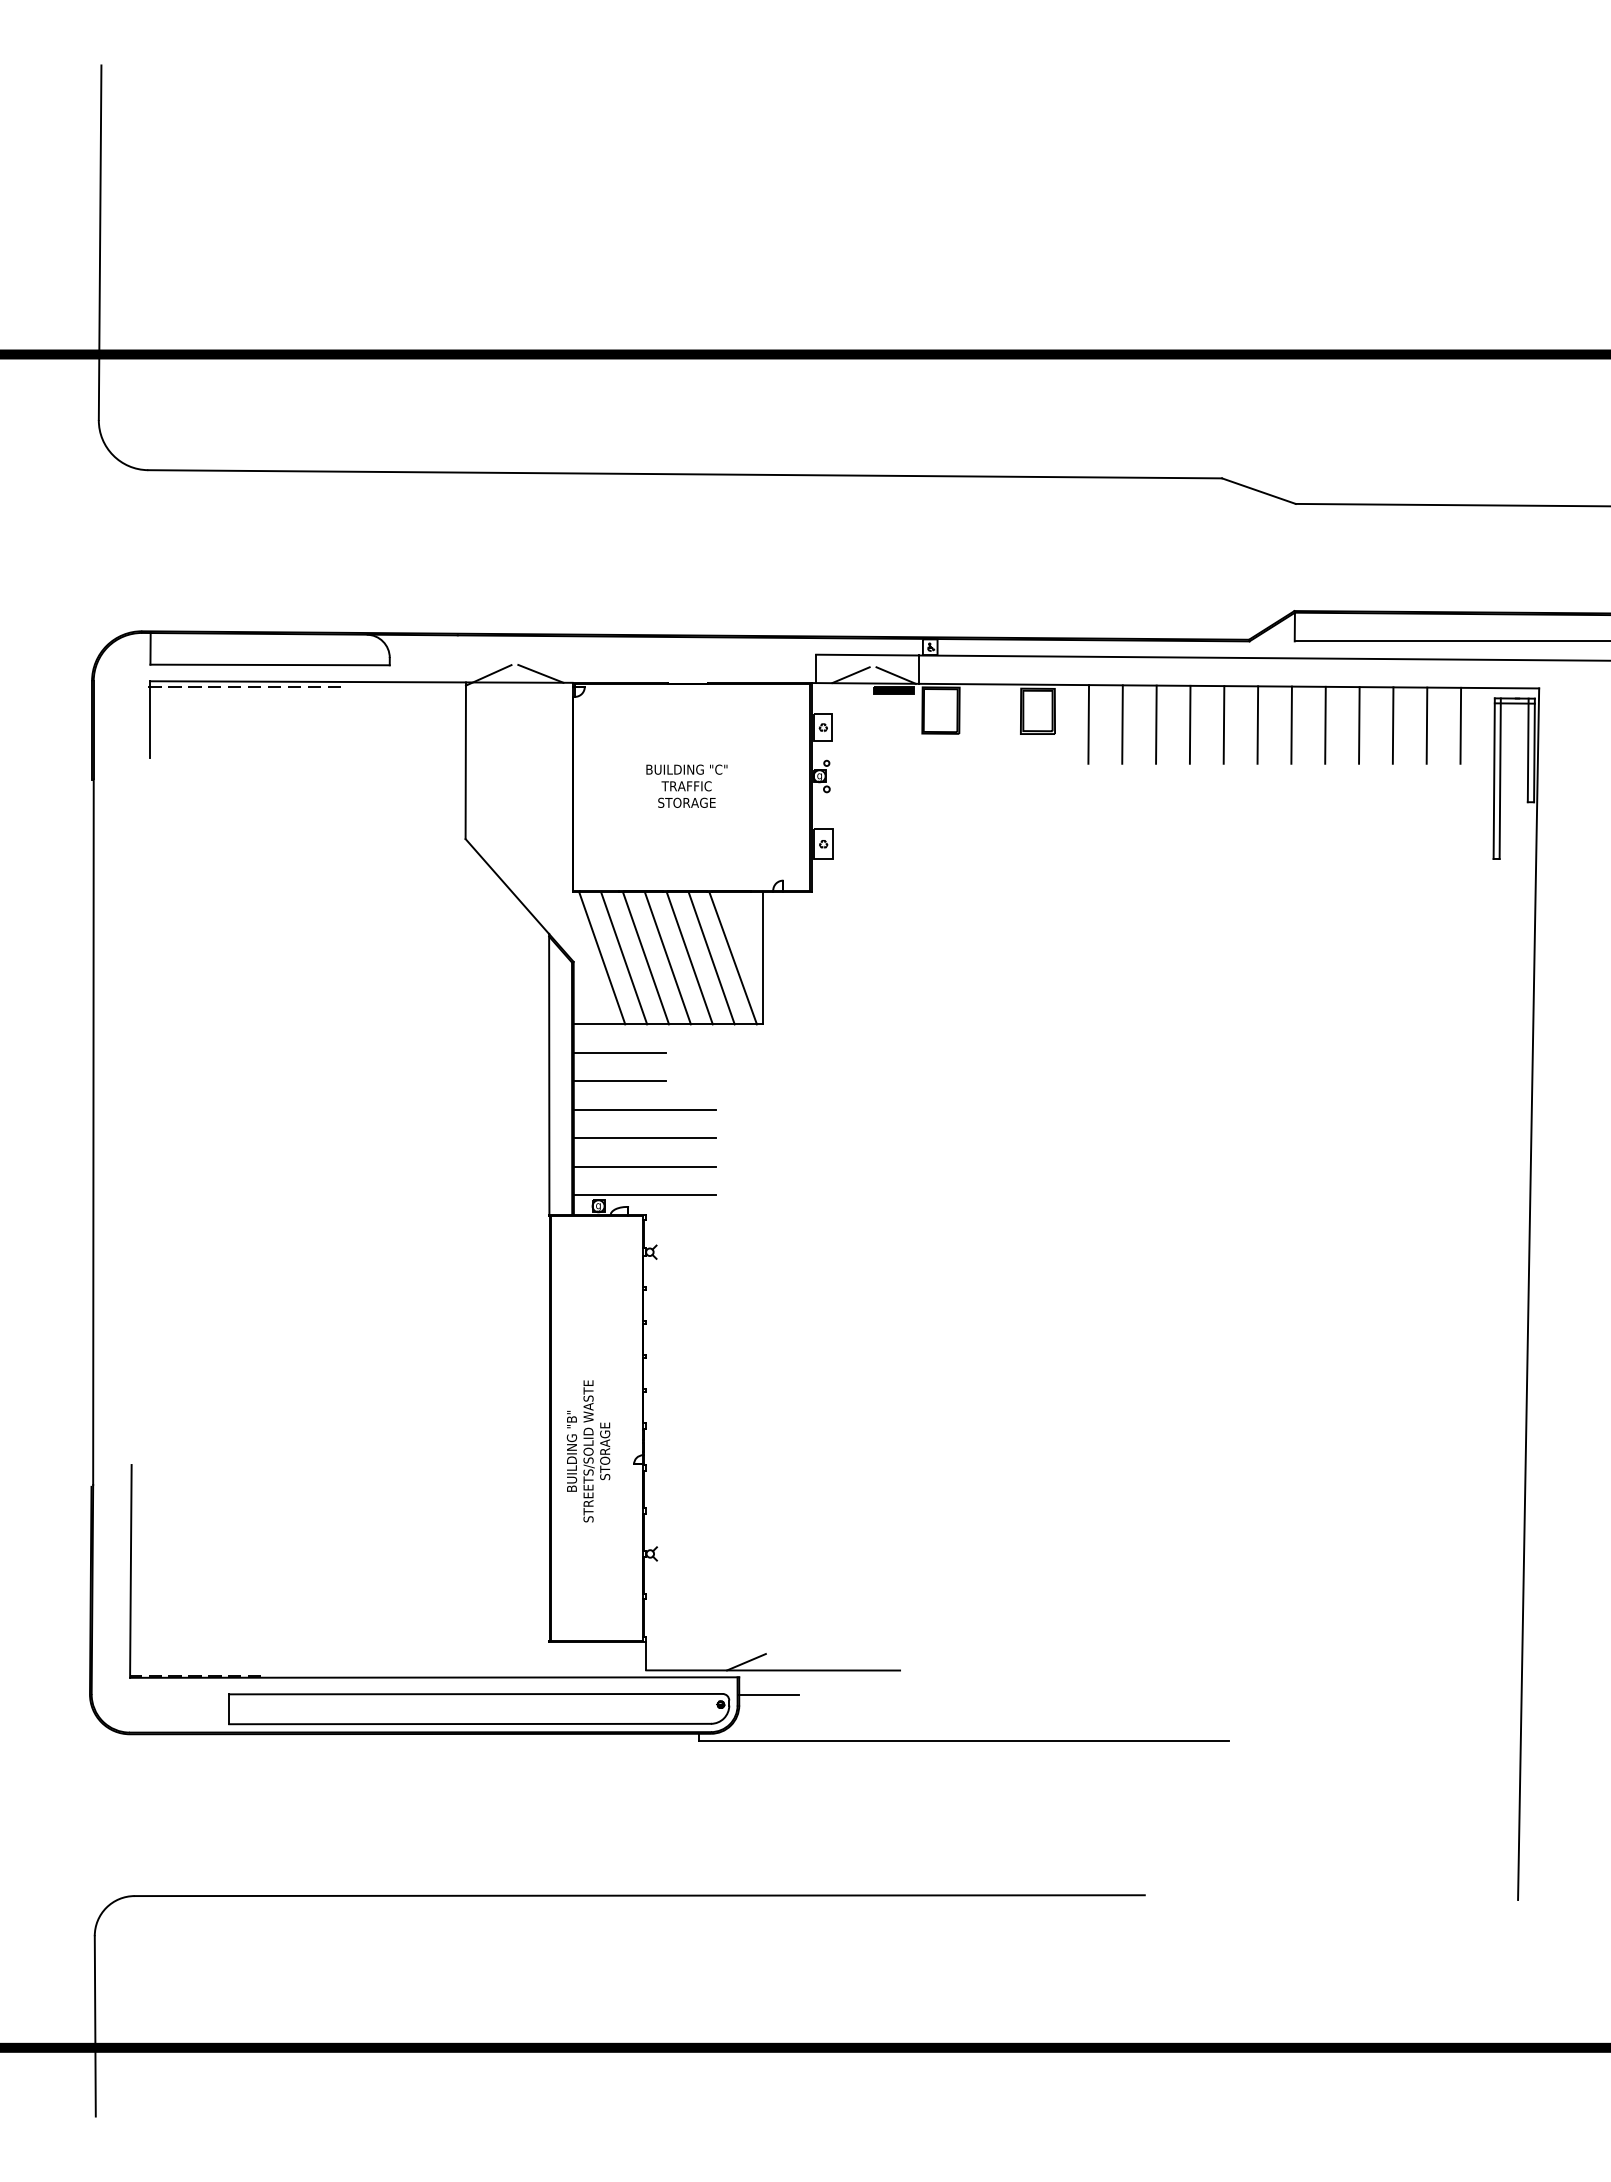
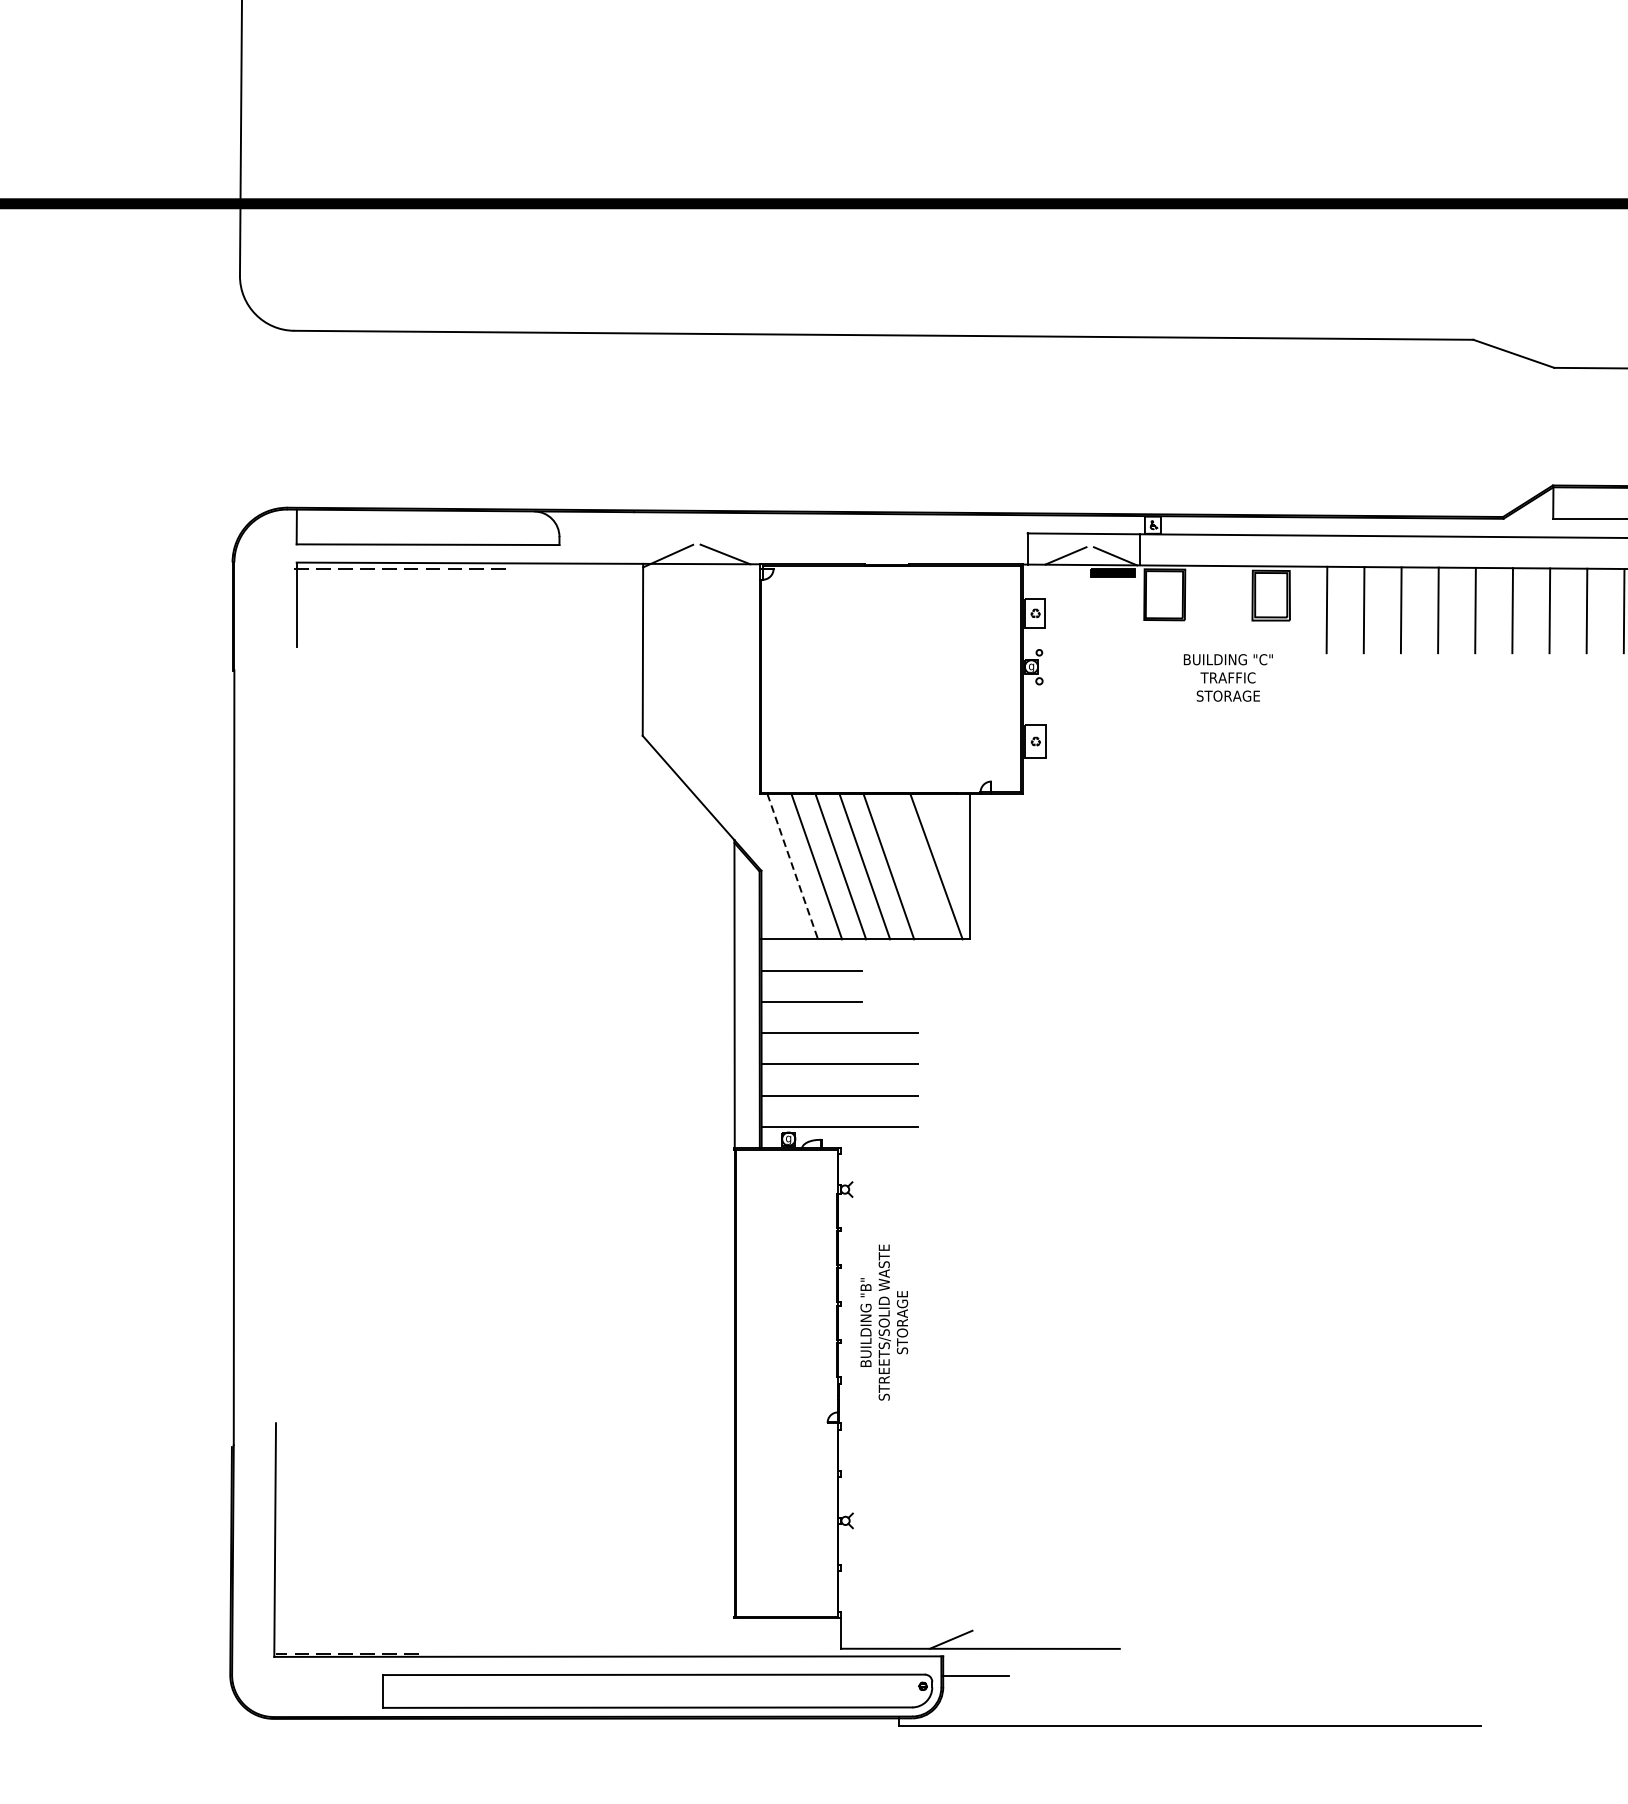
text: (686, 785) -> (1227, 677), moved
line: (711, 957) -> (912, 865), removed
line: (602, 958) -> (793, 867), solid -> dashed
text: (588, 1451) -> (884, 1322), moved

